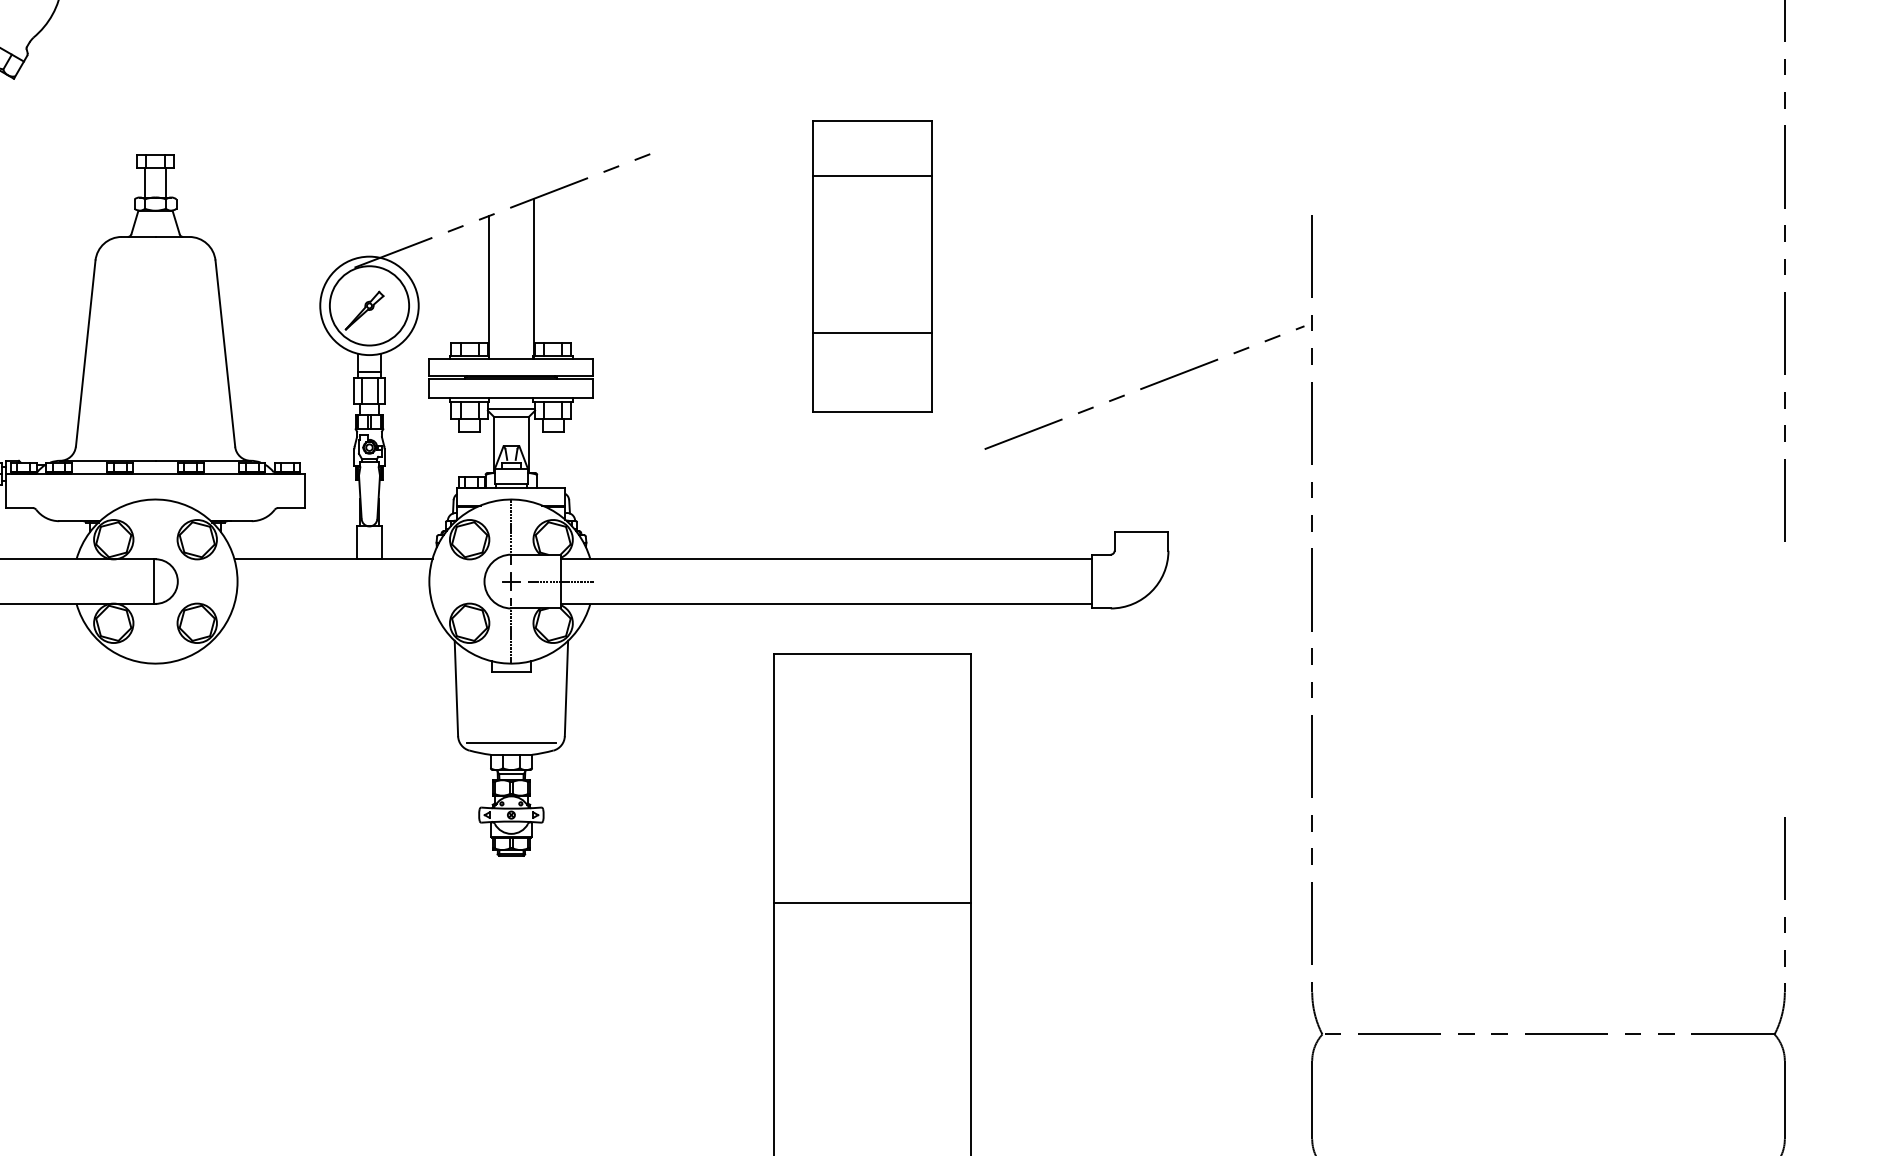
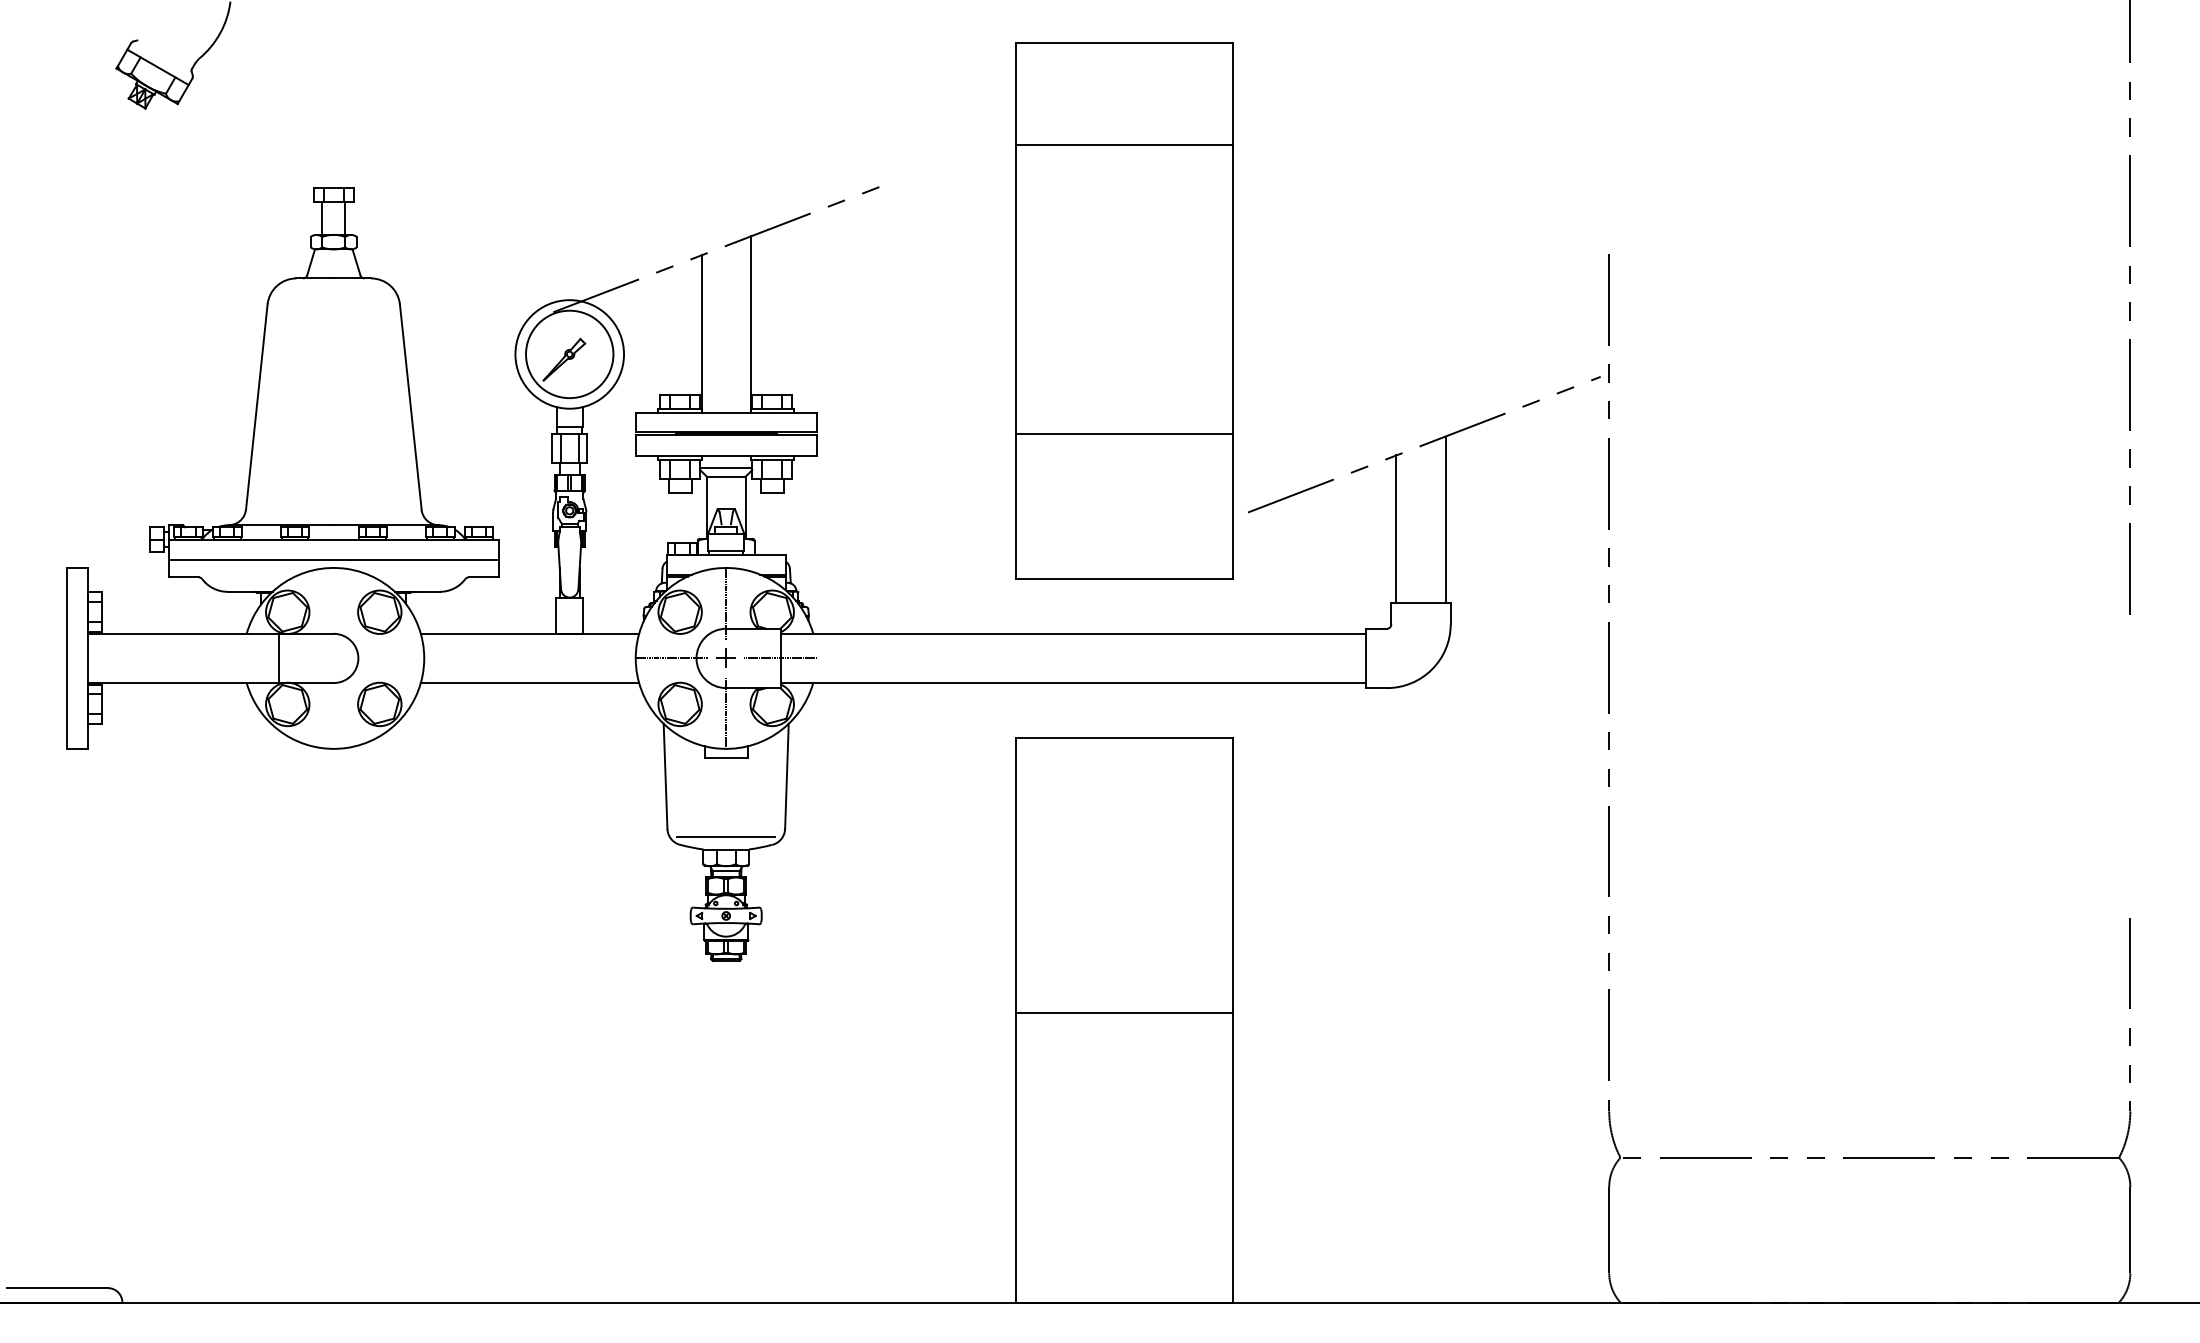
part: (872, 266) -> (1124, 310), size x1.67
line: (1163, 455) -> (1445, 519), added
line: (1119, 464) -> (1396, 529), added
line: (155, 491) -> (333, 559), added
line: (153, 581) -> (278, 658), moved
line: (461, 581) -> (671, 658), added
line: (333, 604) -> (529, 683), added

